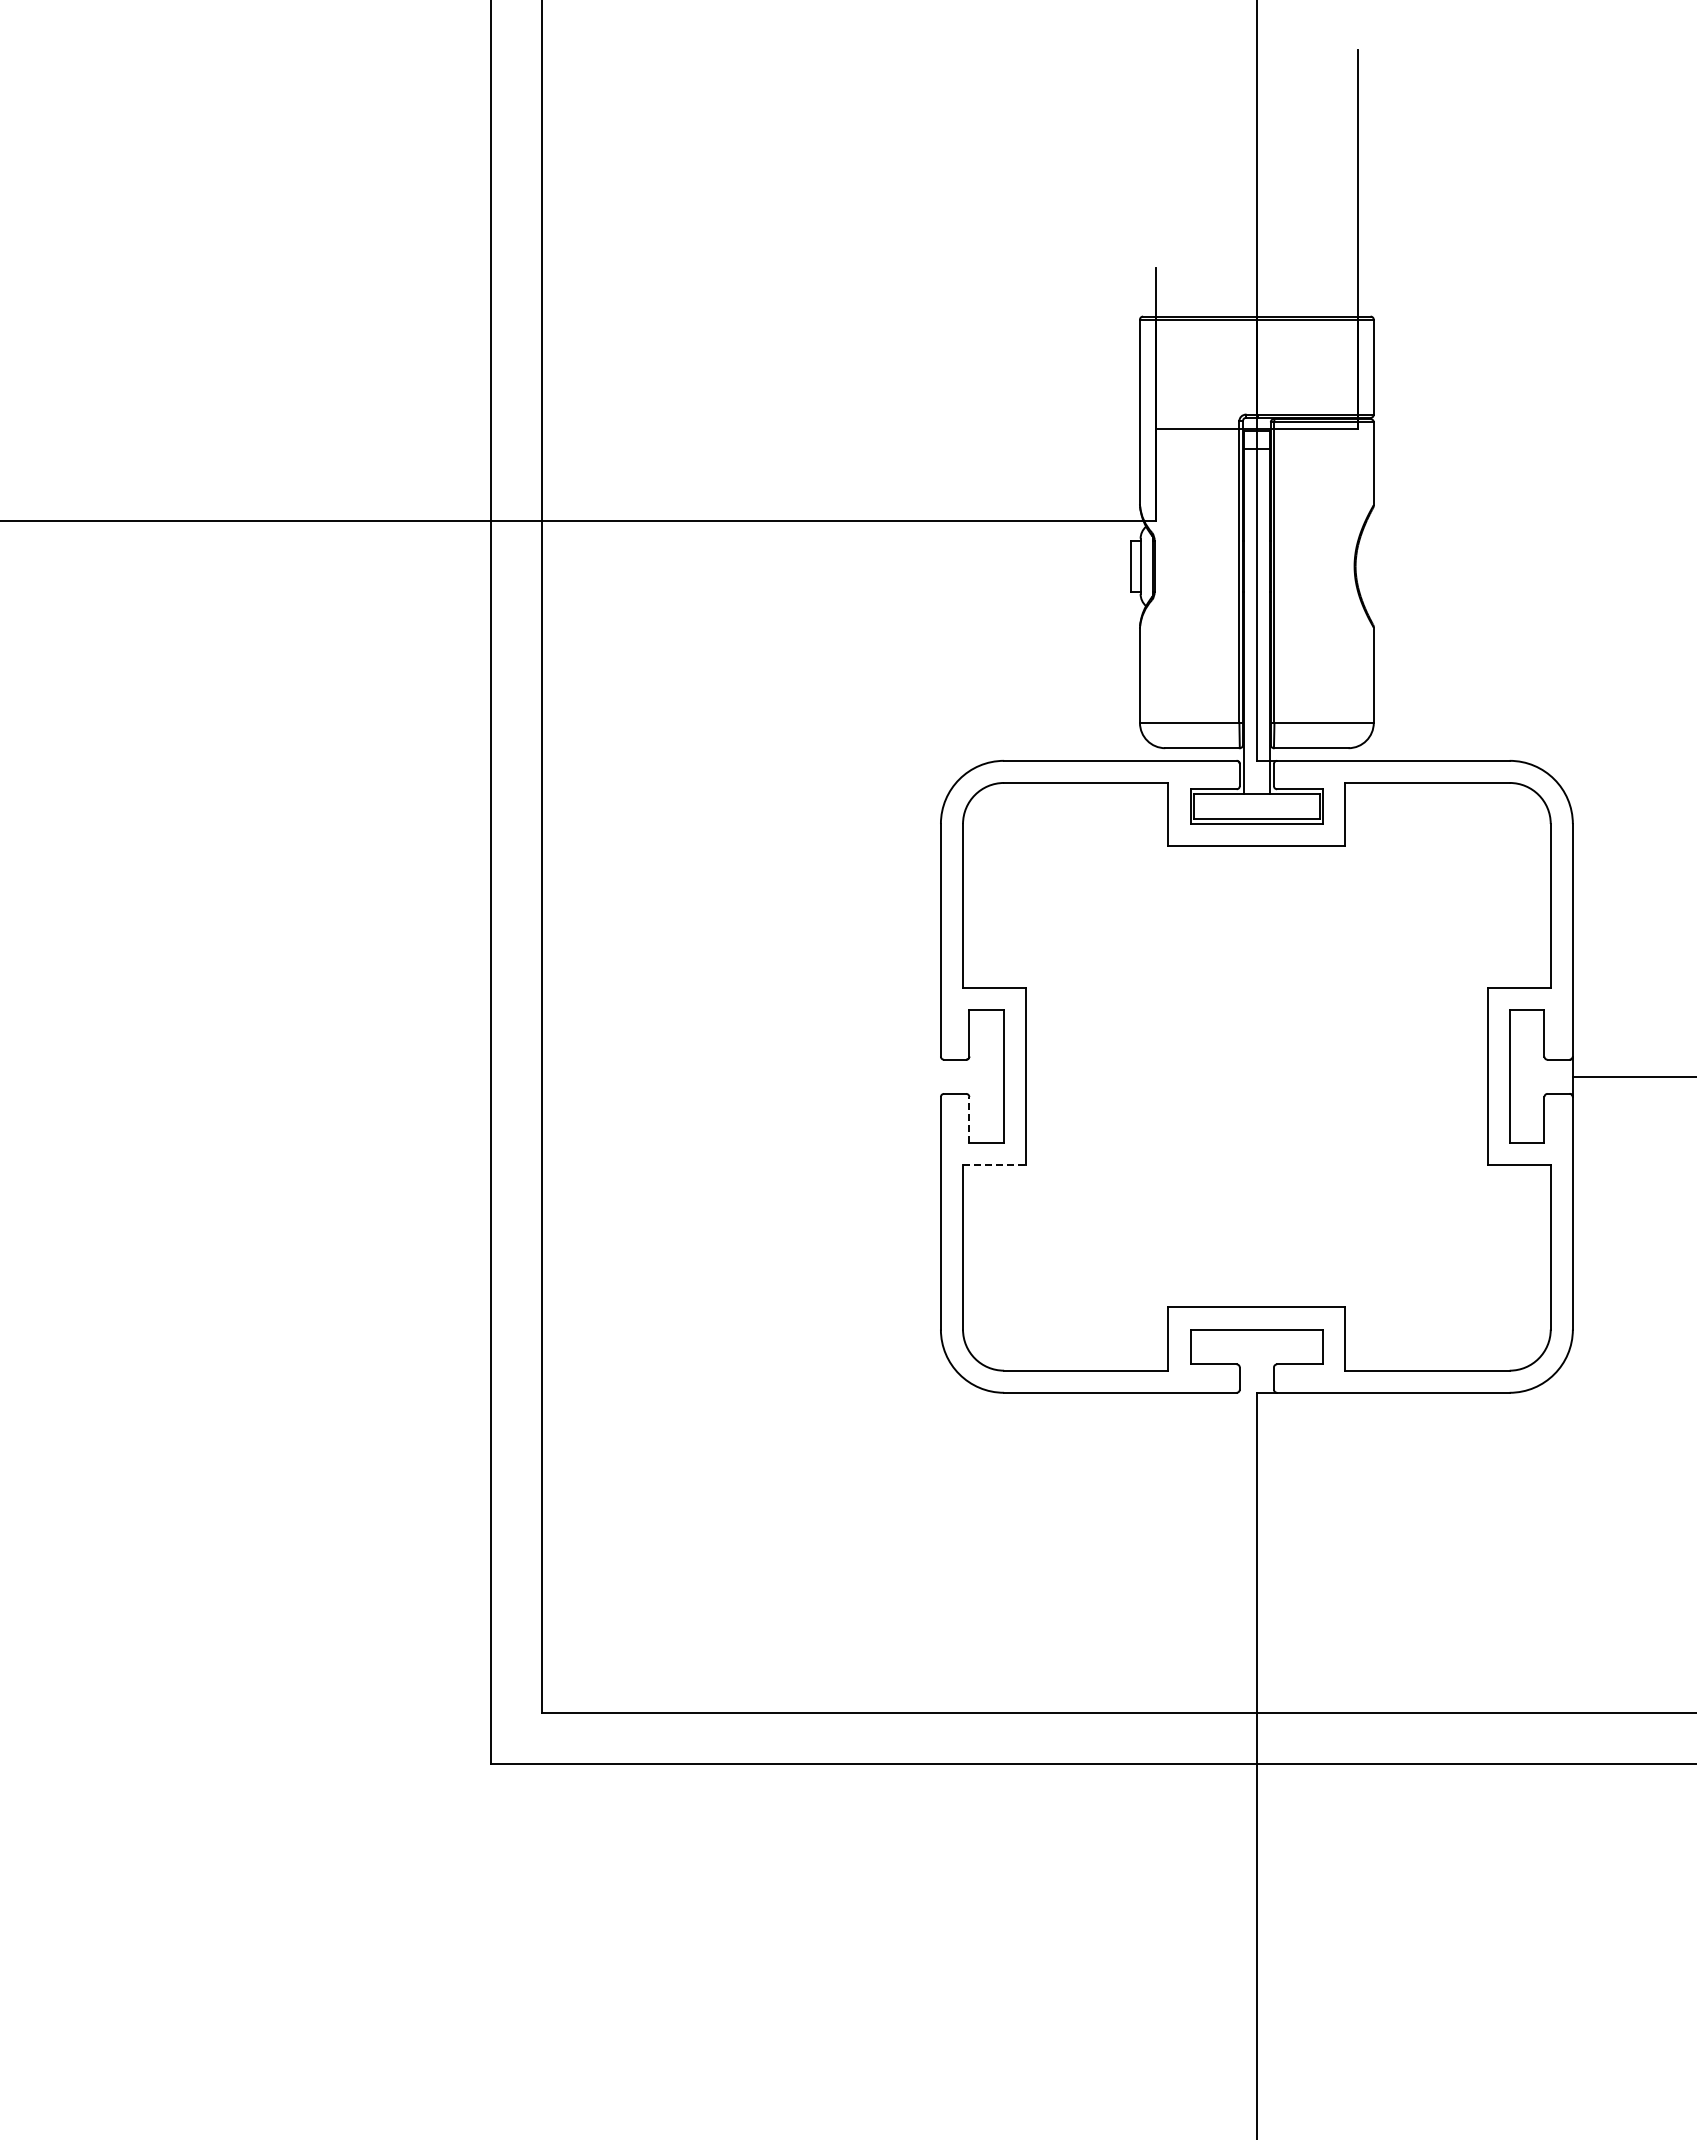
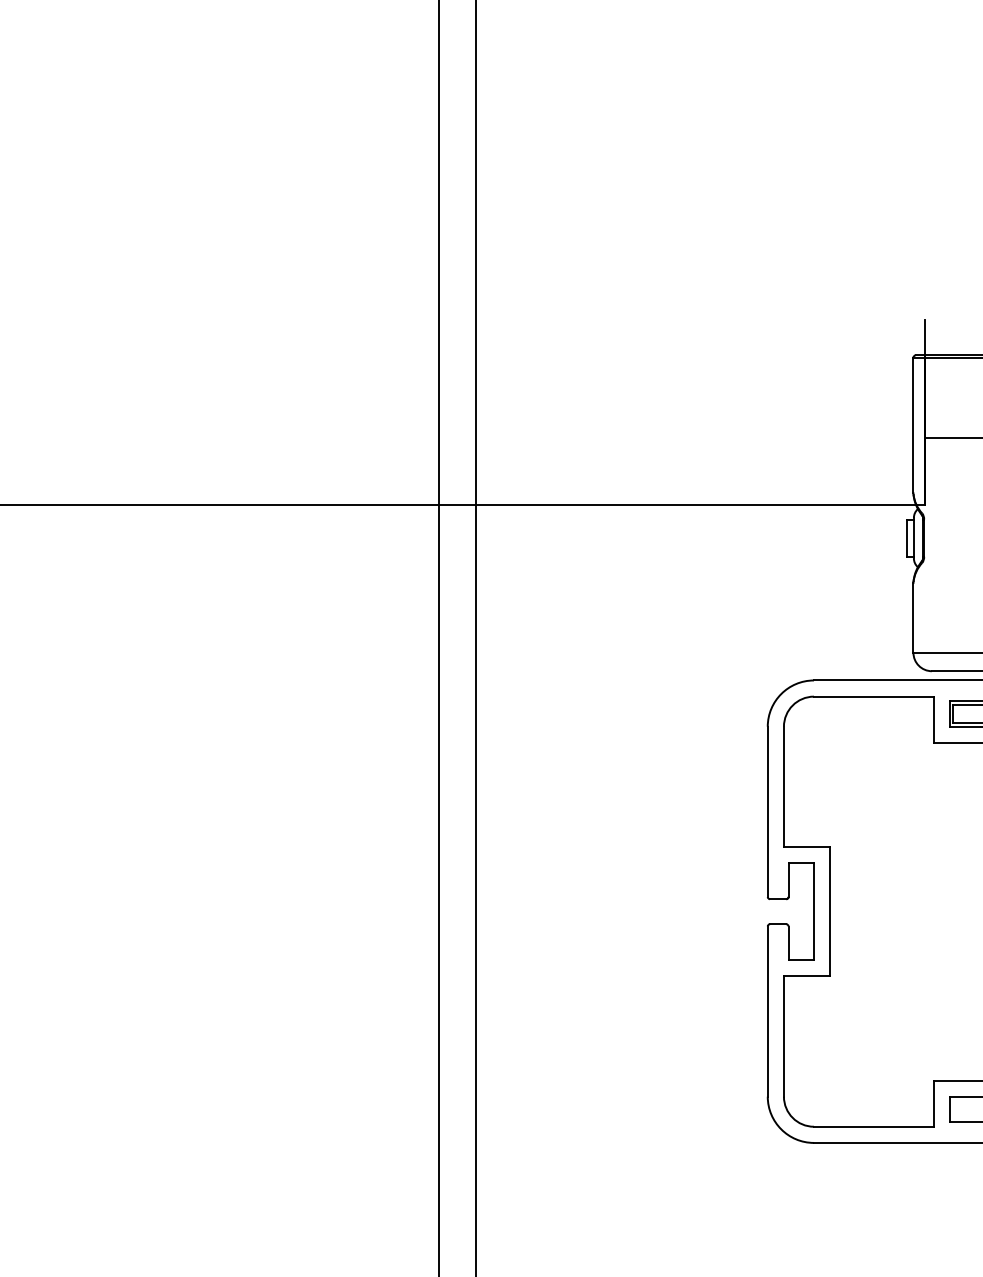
line: (969, 1119) -> (788, 942), dashed -> solid
line: (994, 1165) -> (806, 976), dashed -> solid

